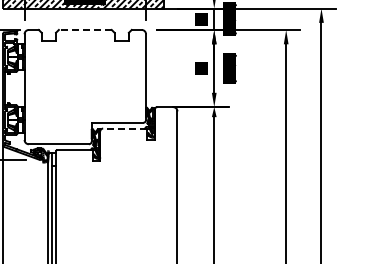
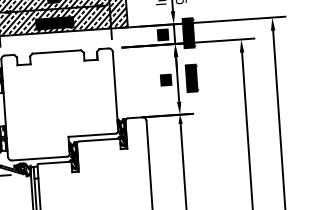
line: (84, 29) -> (56, 51), dashed -> solid
line: (124, 128) -> (98, 140), dashed -> solid

